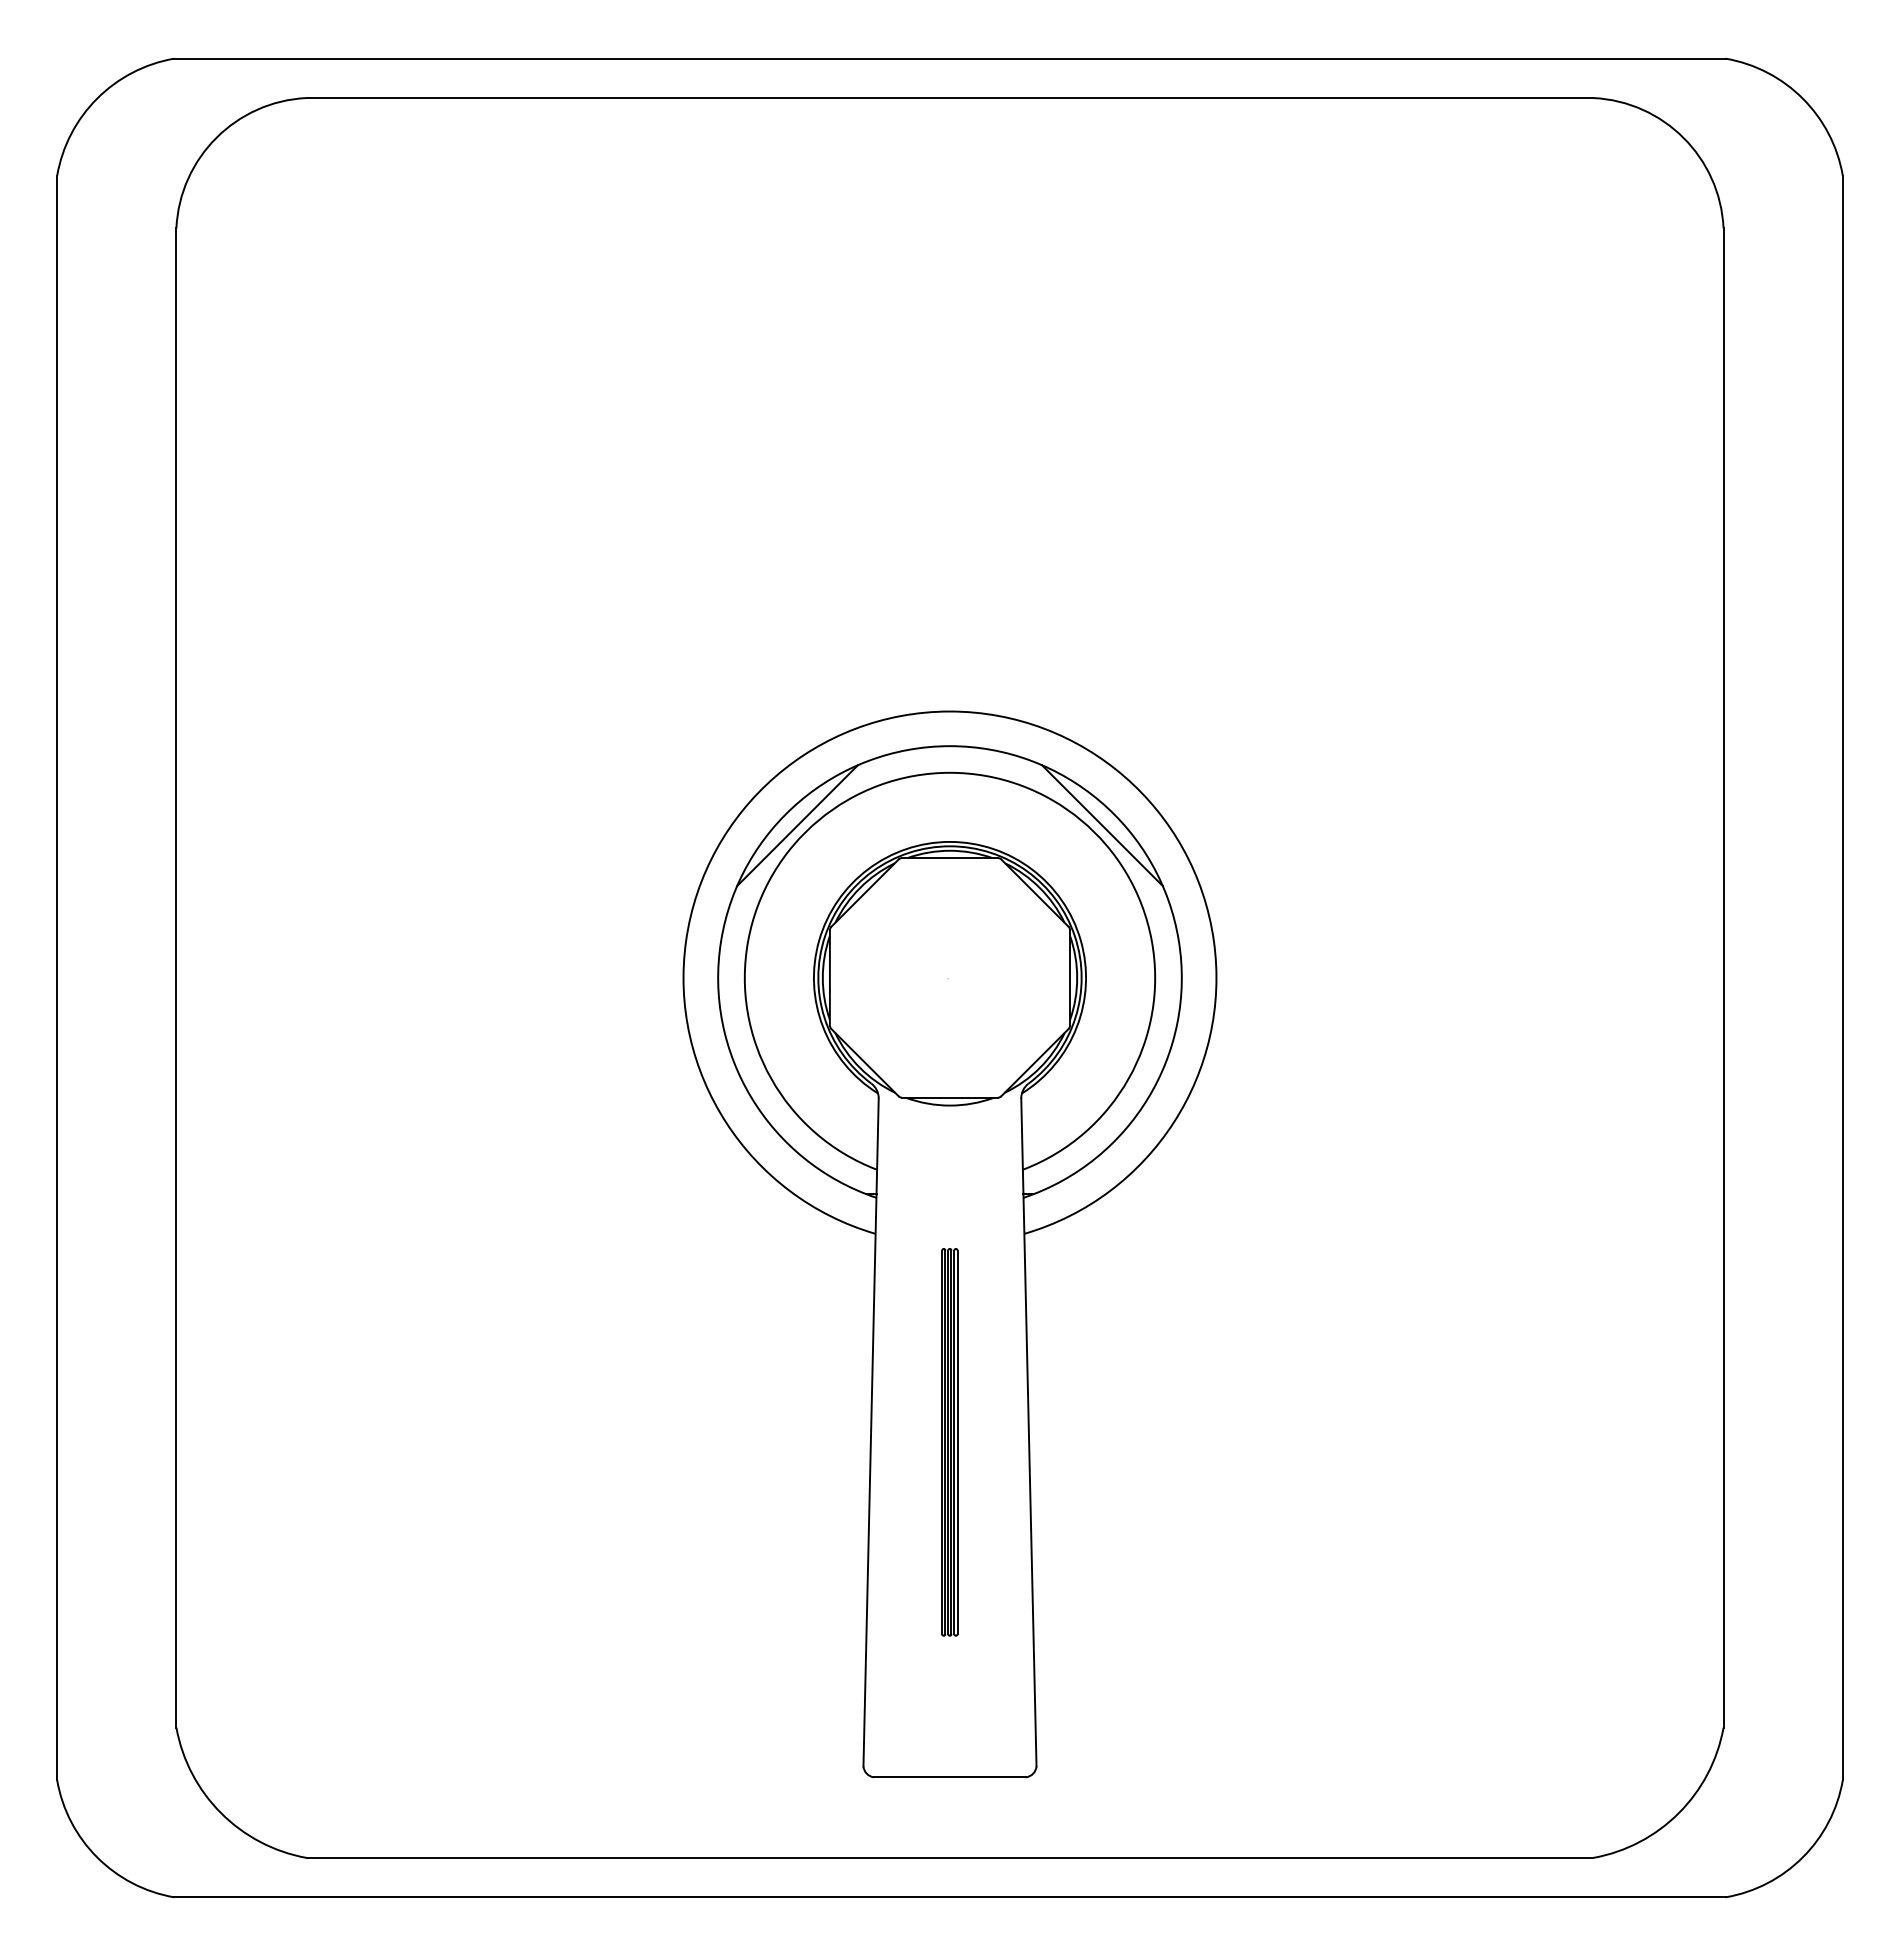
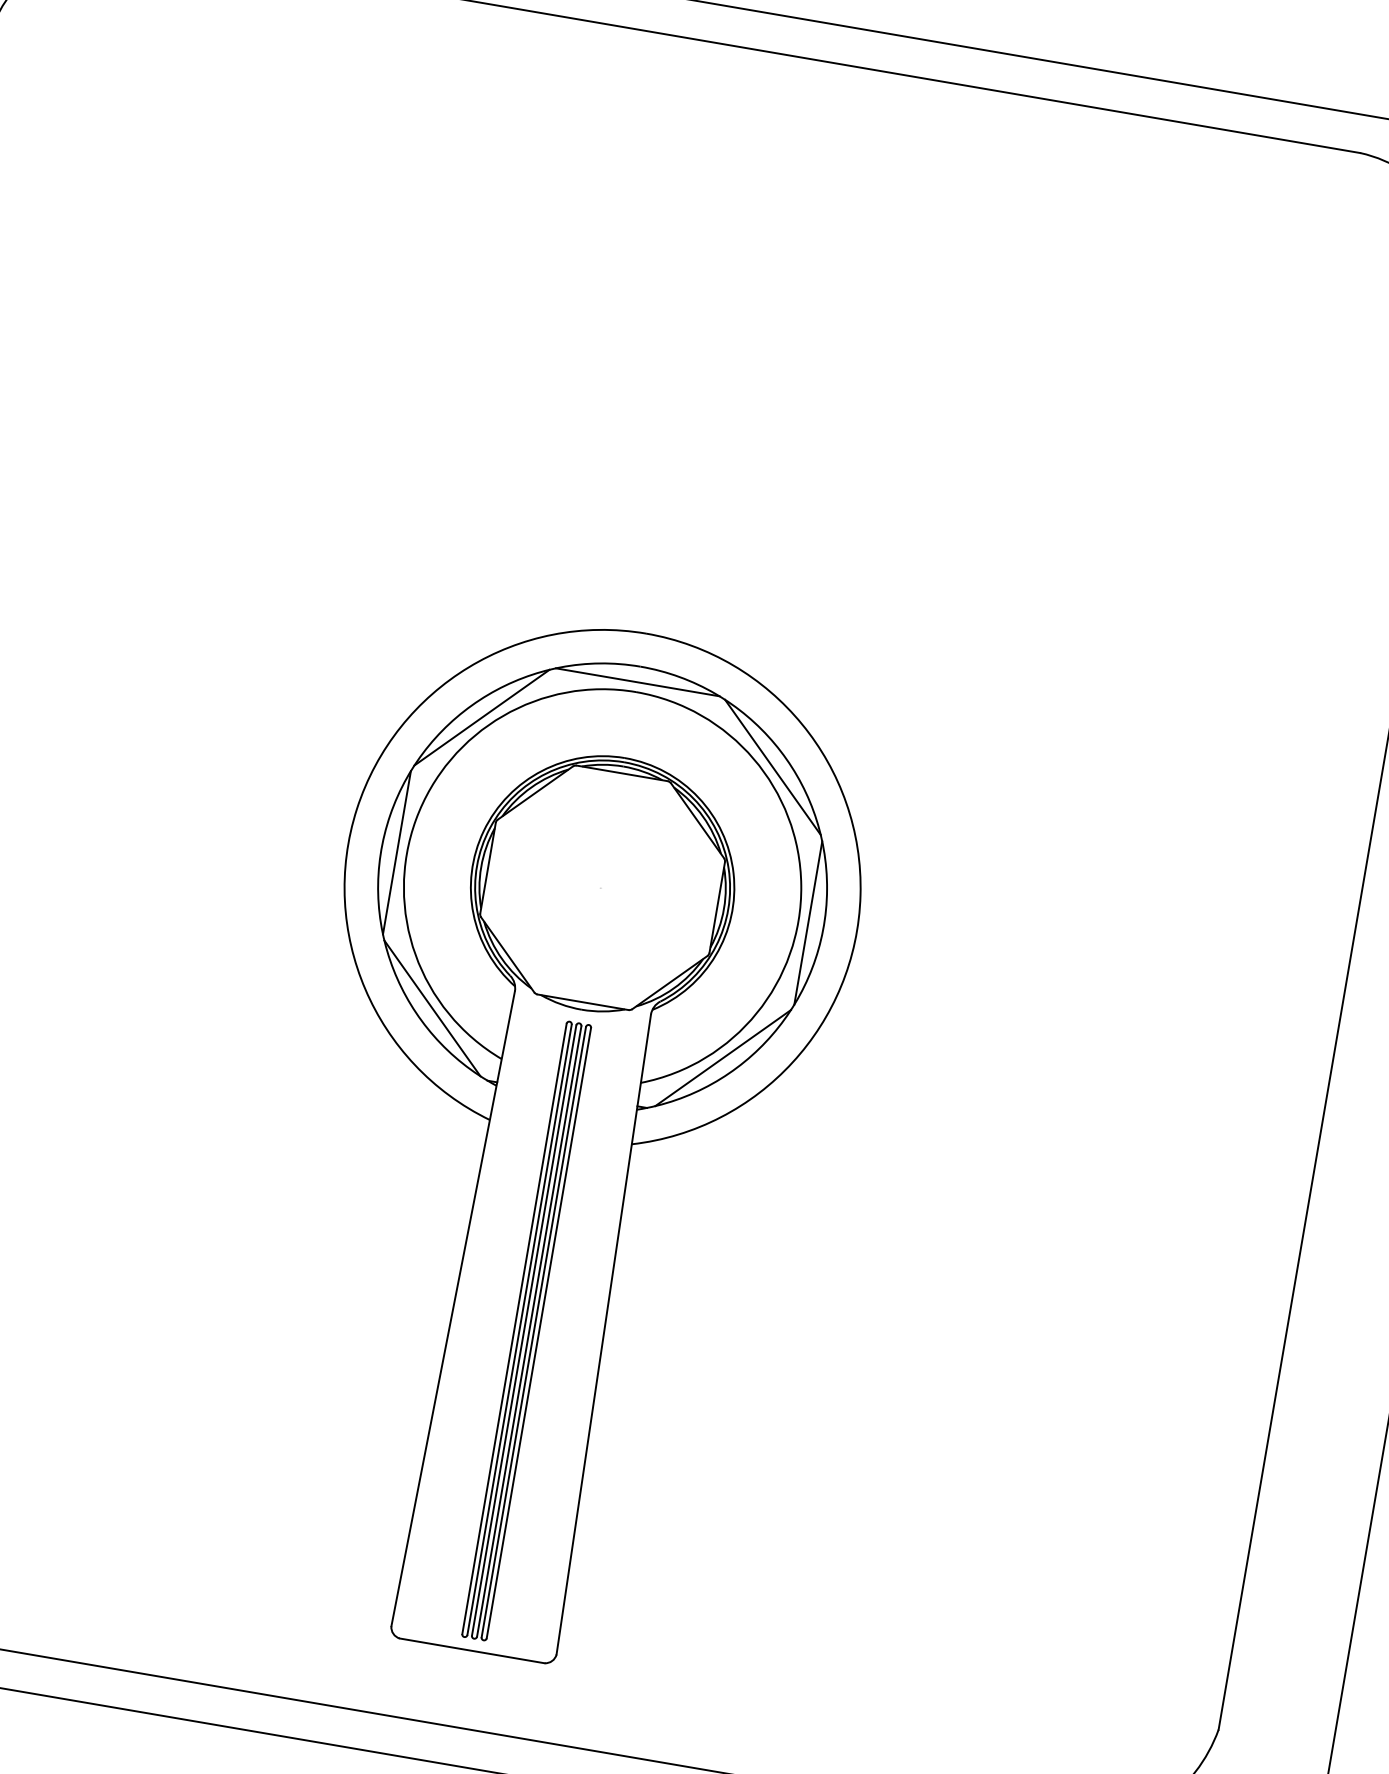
line: (949, 762) -> (637, 682), added
line: (734, 977) -> (397, 852), added
line: (1165, 977) -> (808, 922), added
line: (797, 1129) -> (432, 1007), added
line: (1101, 1129) -> (722, 1057), added
part: (949, 1442) -> (526, 1331), size x1.67

